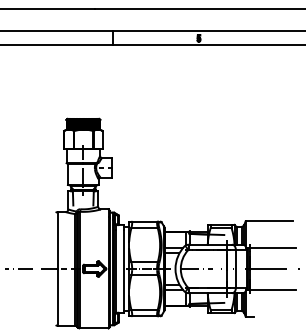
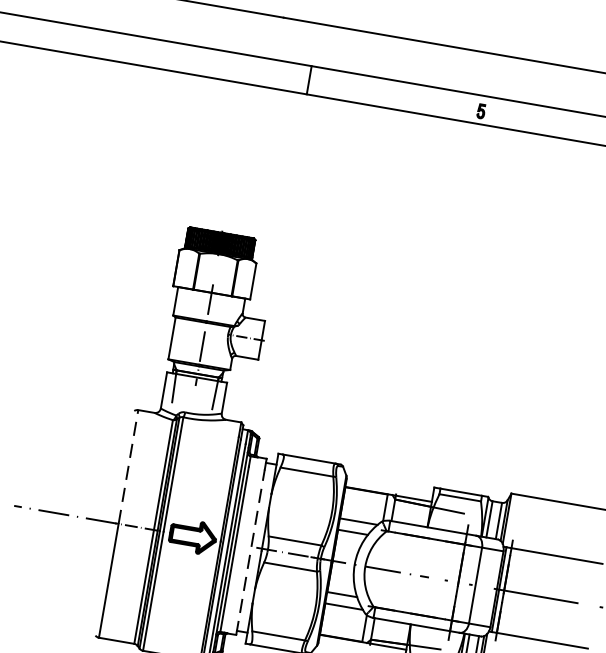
line: (57, 240) -> (128, 466), solid -> dashed
line: (123, 271) -> (249, 551), solid -> dashed

